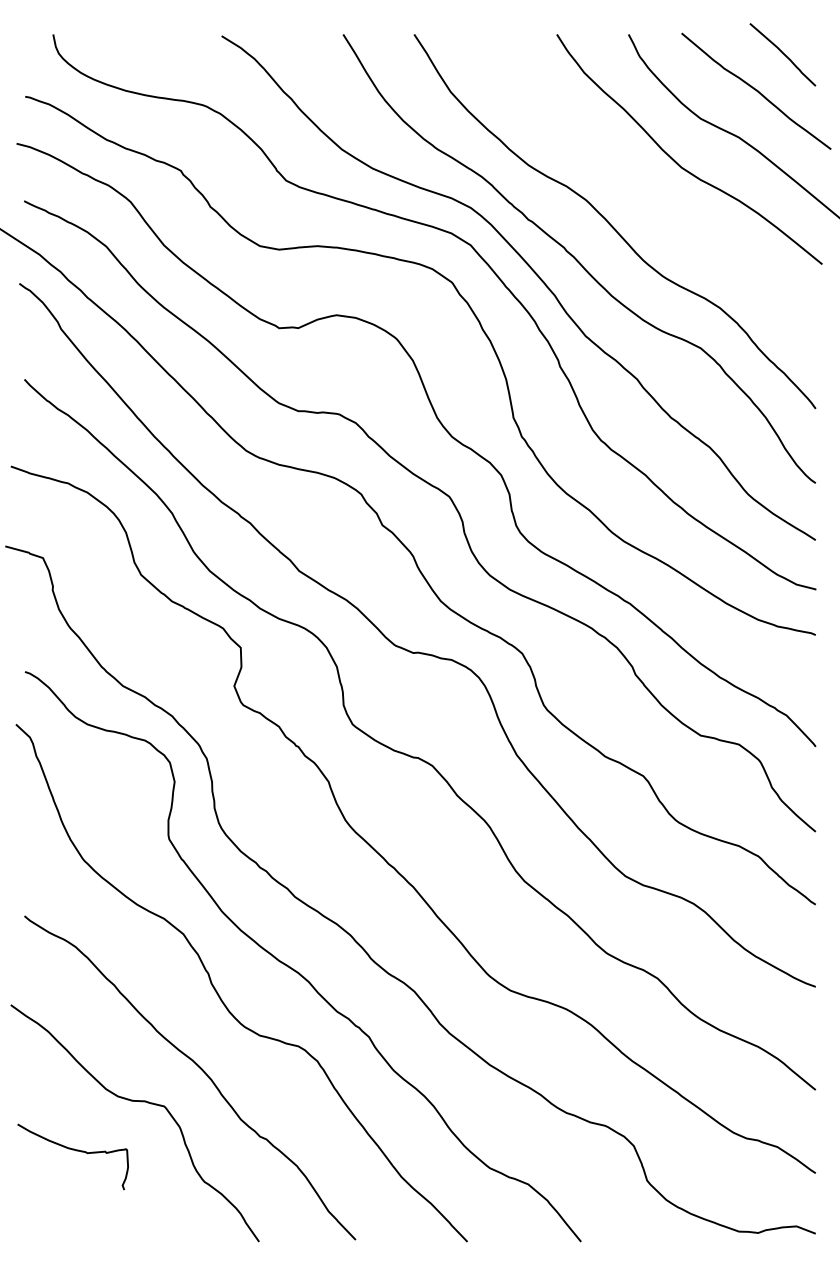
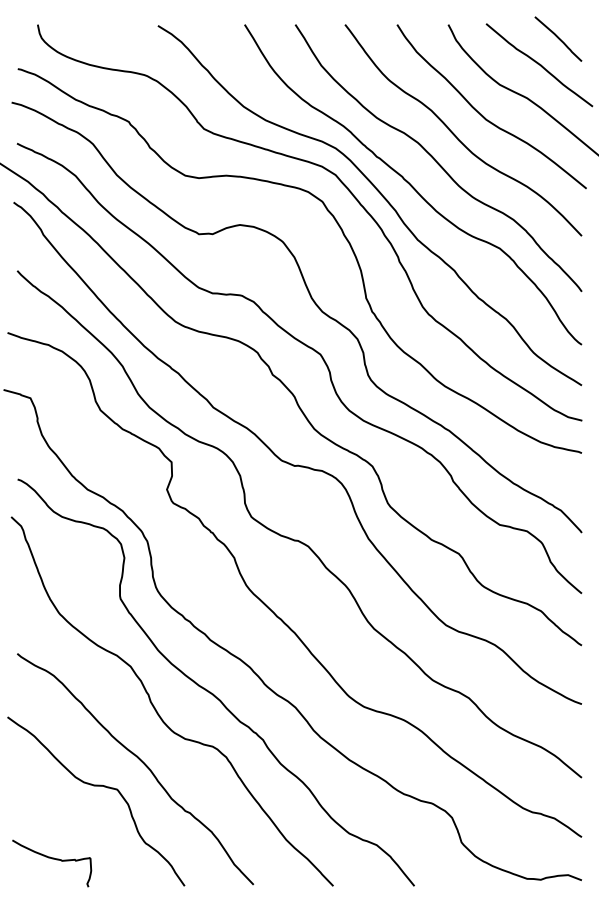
curve: (640, 189) -> (456, 135), added
curve: (73, 1151) -> (52, 859), moved

